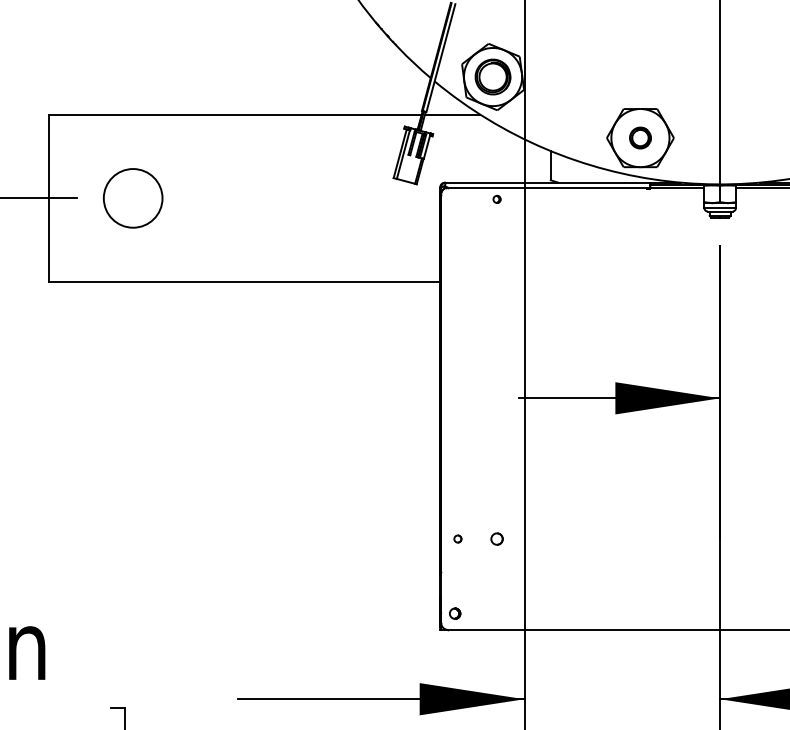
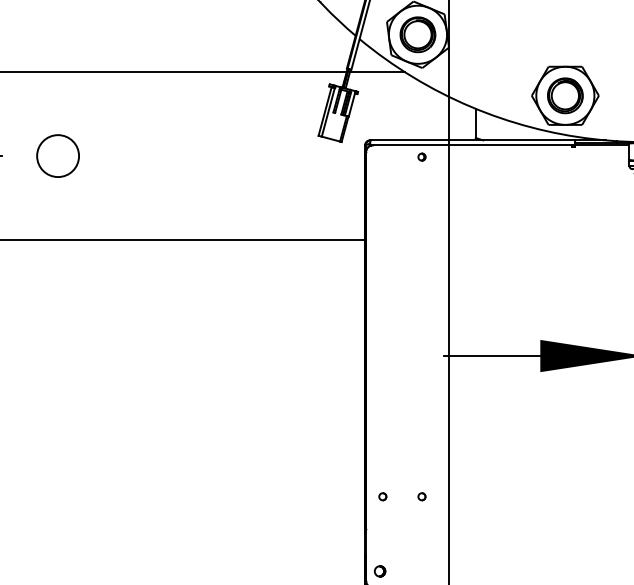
part: (640, 137) -> (565, 95), size x1.67
circle: (133, 198) -> (58, 156), size x0.71
part: (496, 538) -> (421, 496), size x0.62

